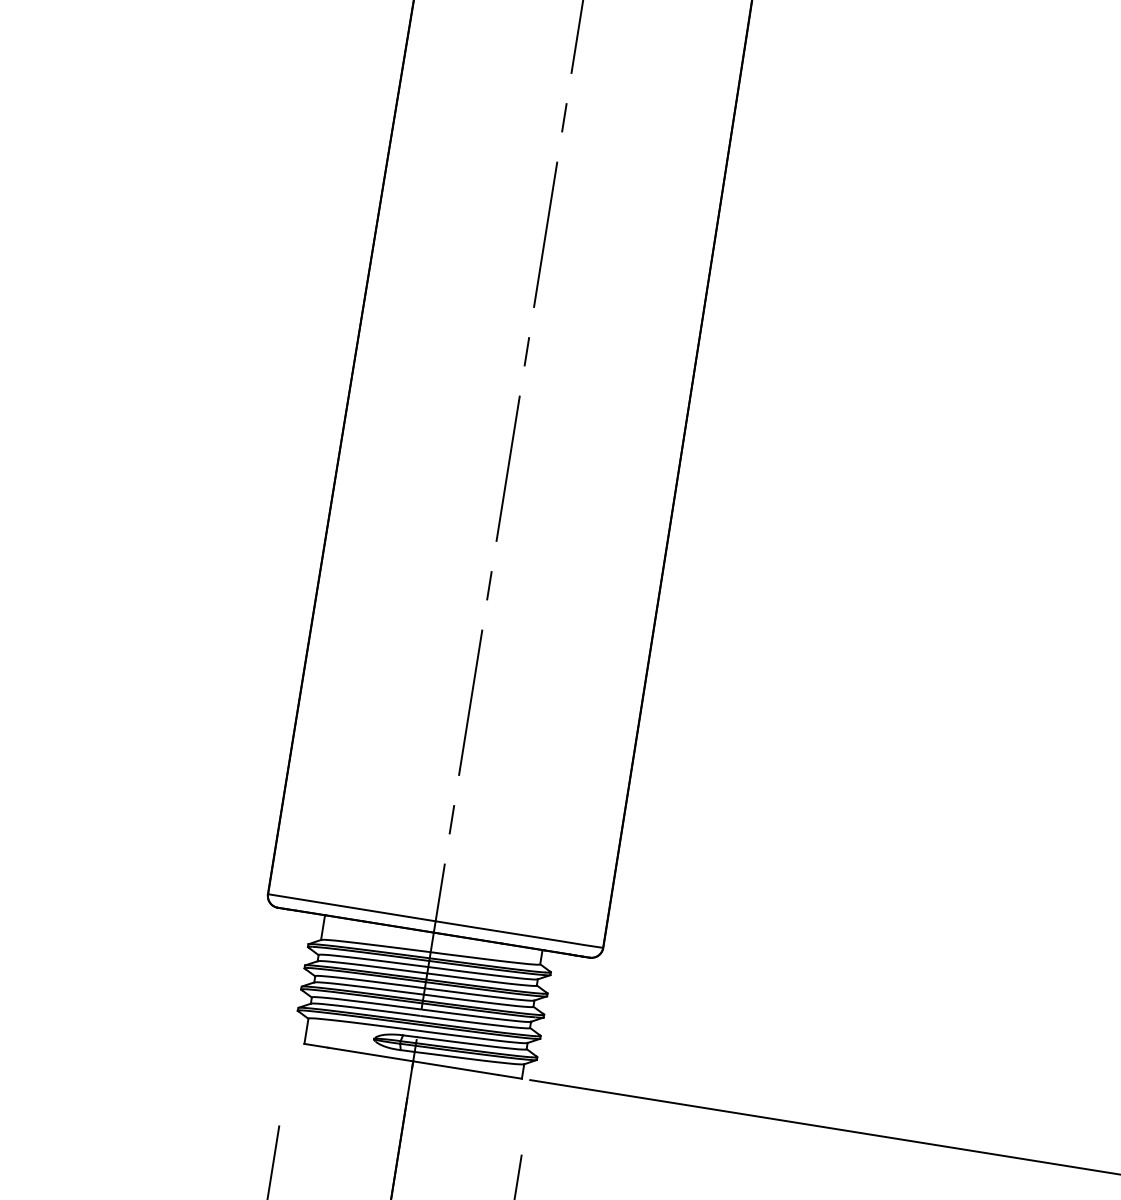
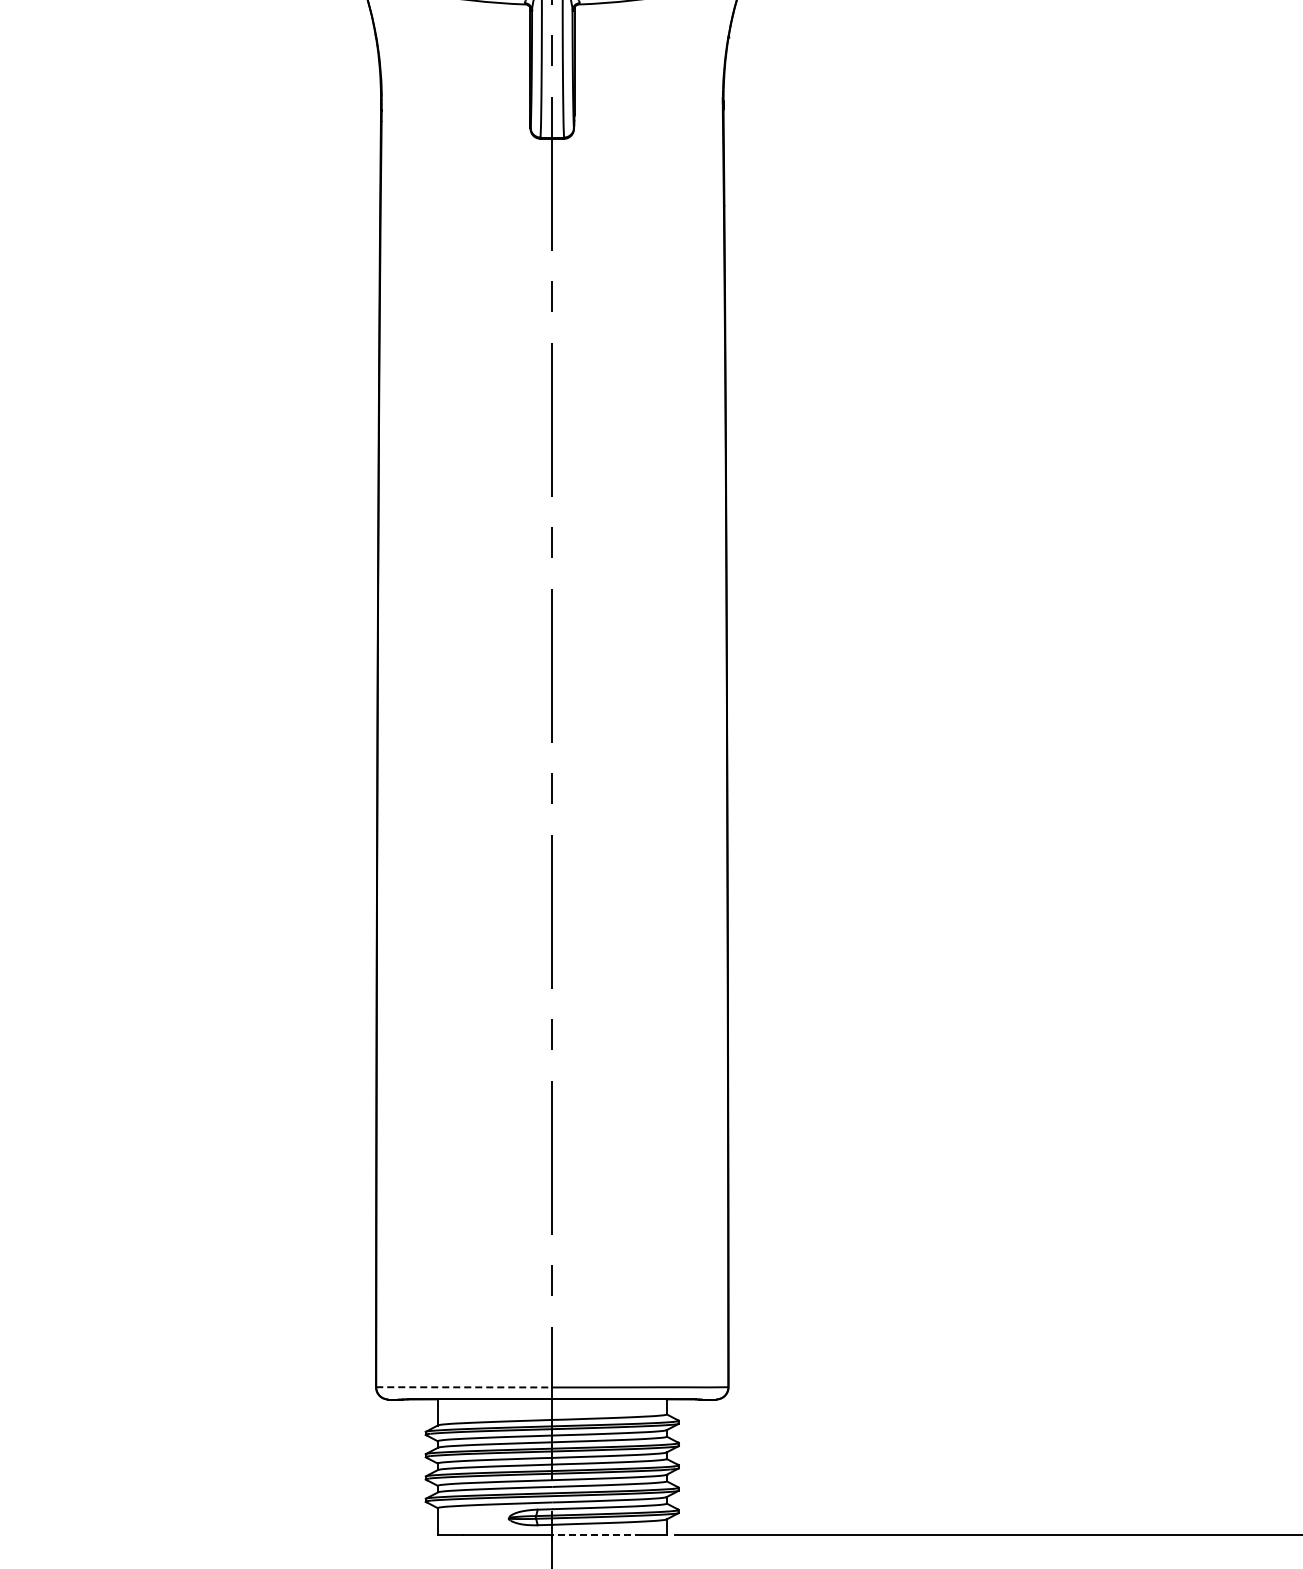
line: (352, 907) -> (464, 1387), solid -> dashed
line: (456, 1068) -> (597, 1534), solid -> dashed

